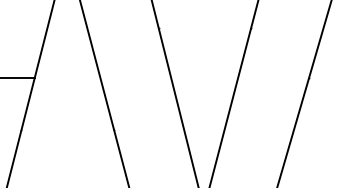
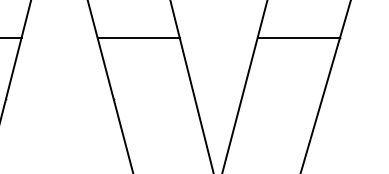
line: (135, 77) -> (138, 37), added
line: (273, 77) -> (298, 37), added

